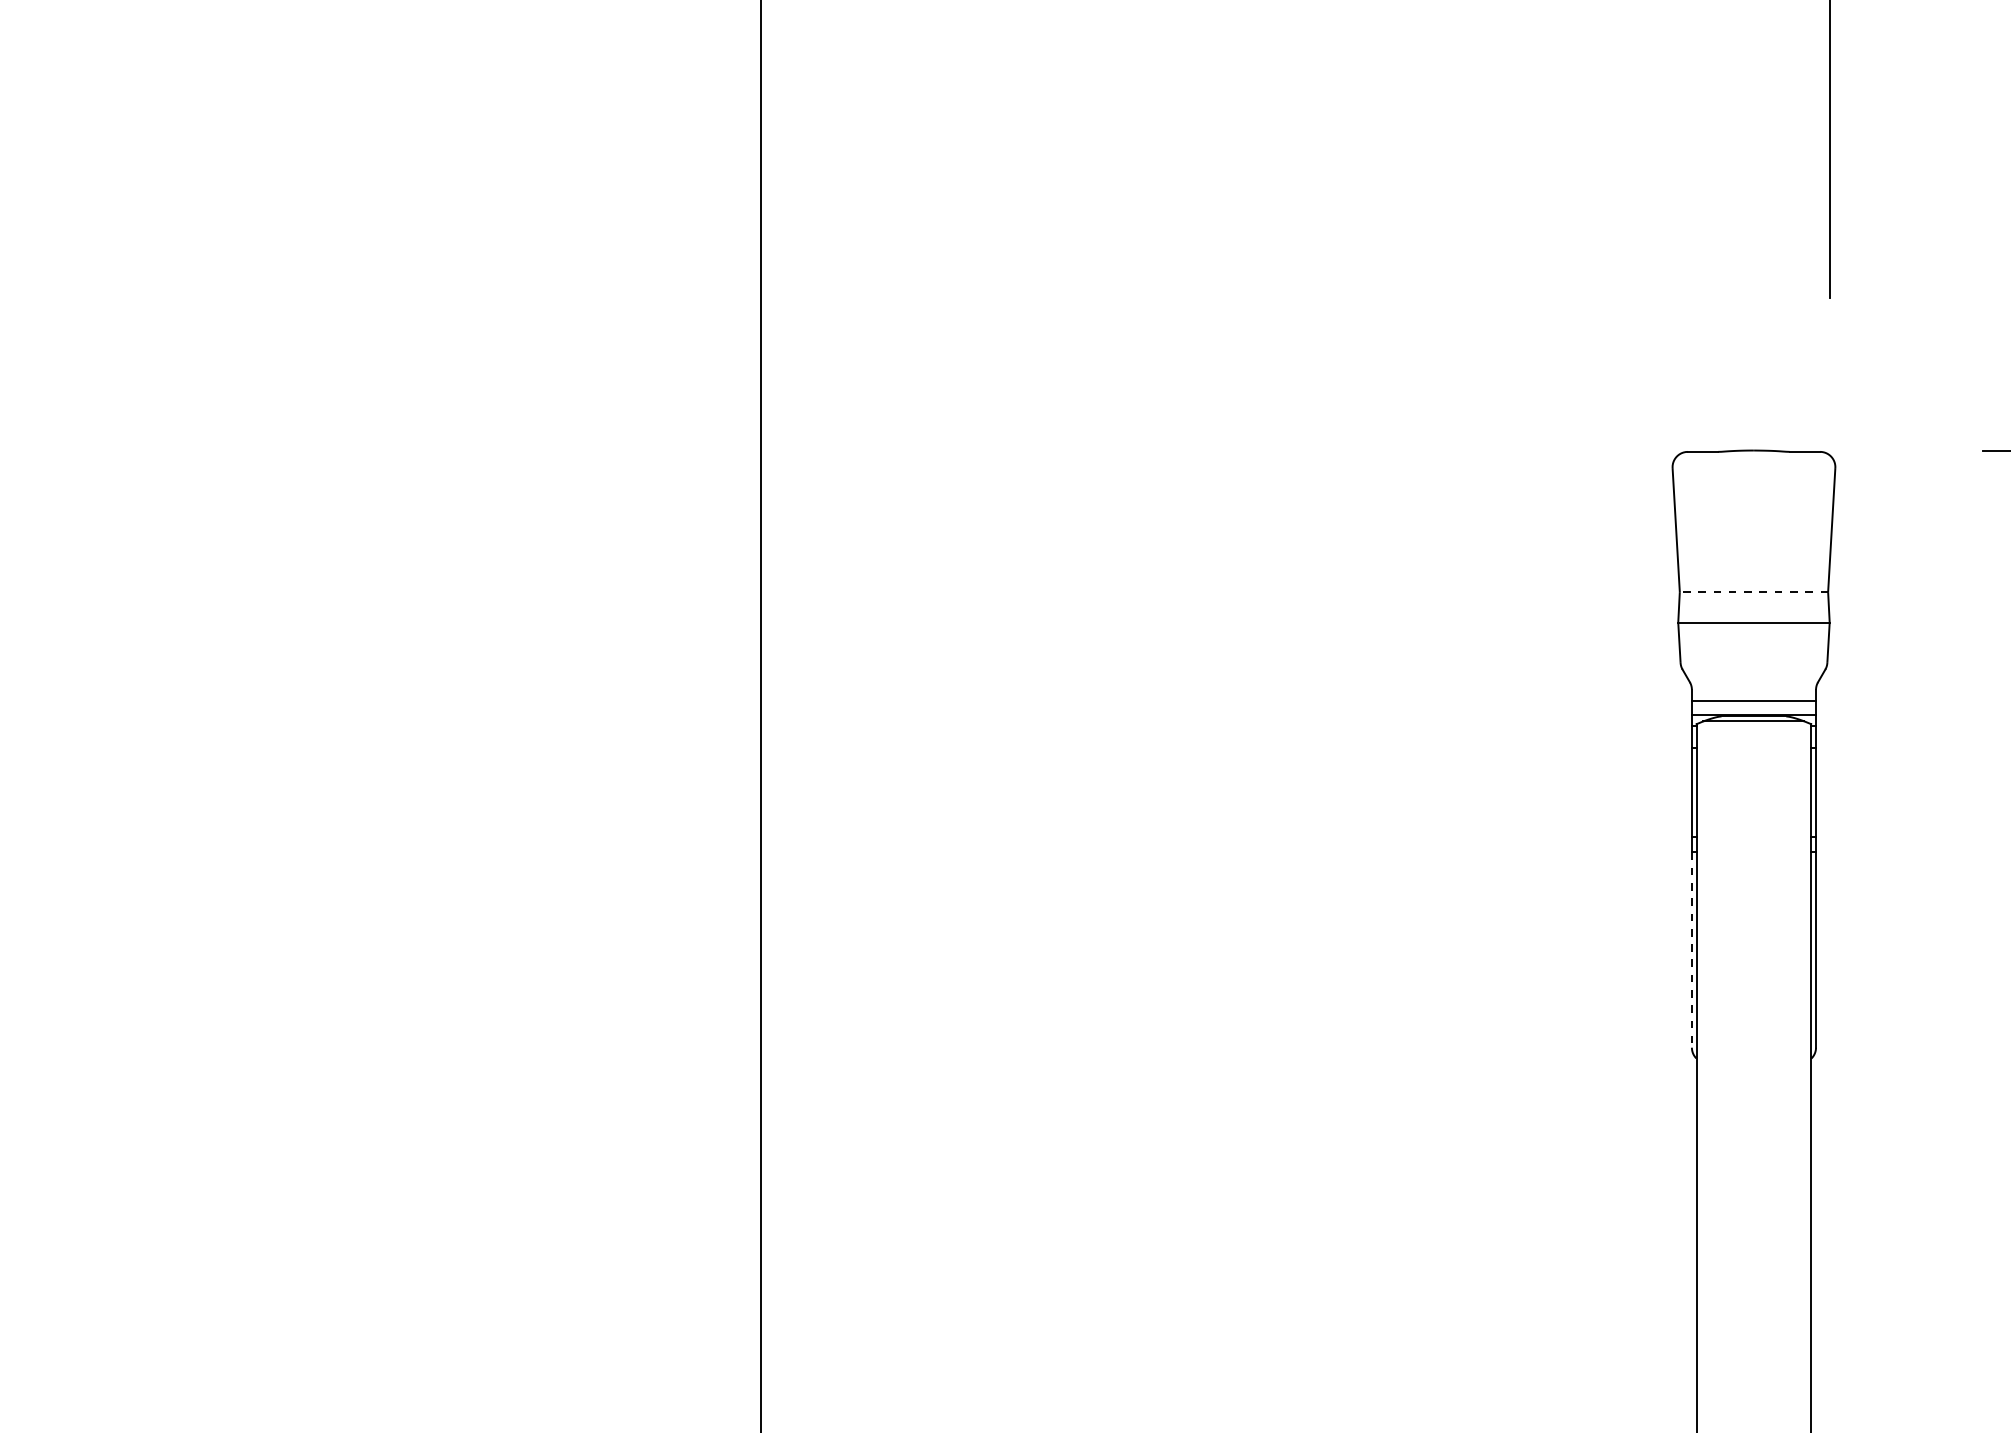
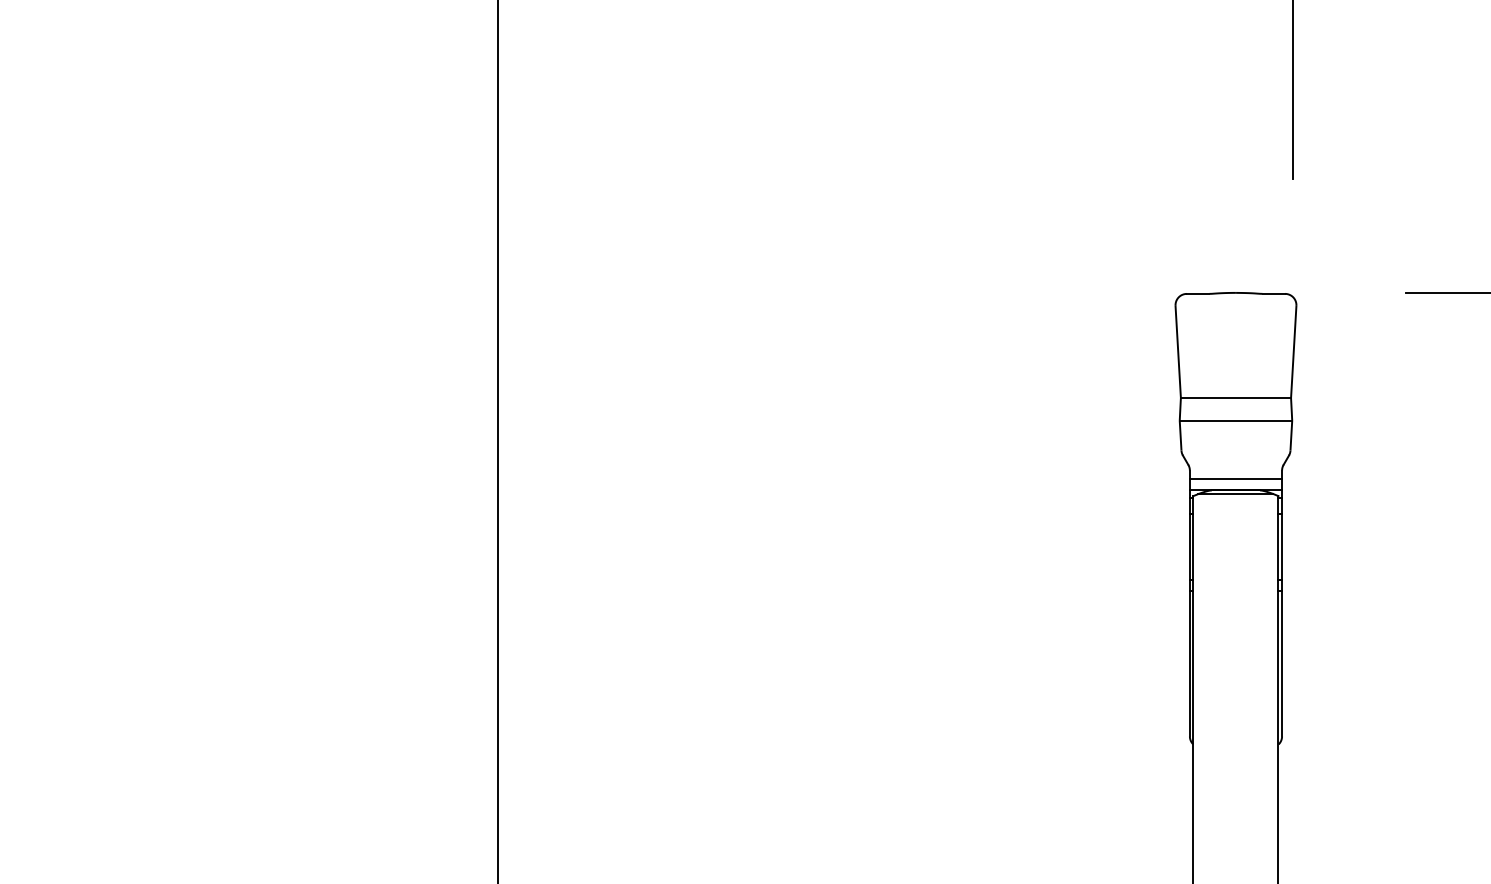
line: (1753, 592) -> (1235, 398), dashed -> solid
line: (1691, 950) -> (1189, 664), dashed -> solid

